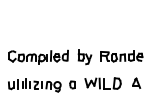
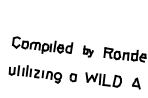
part: (84, 57) -> (87, 51), size x0.7

